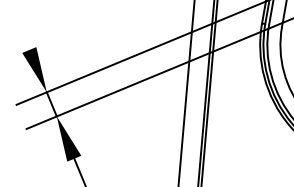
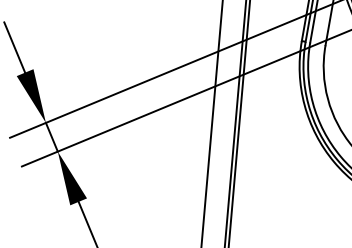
line: (20, 28) -> (14, 47), added

